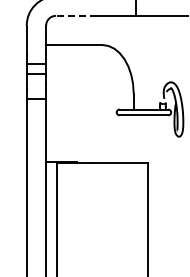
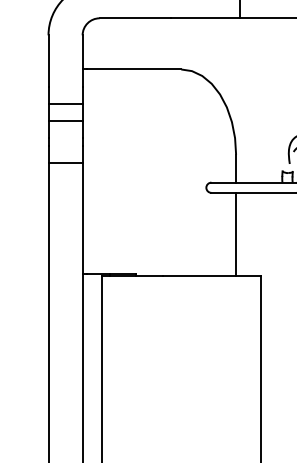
line: (75, 15) -> (134, 17), dashed -> solid
line: (133, 138) -> (235, 233), added

